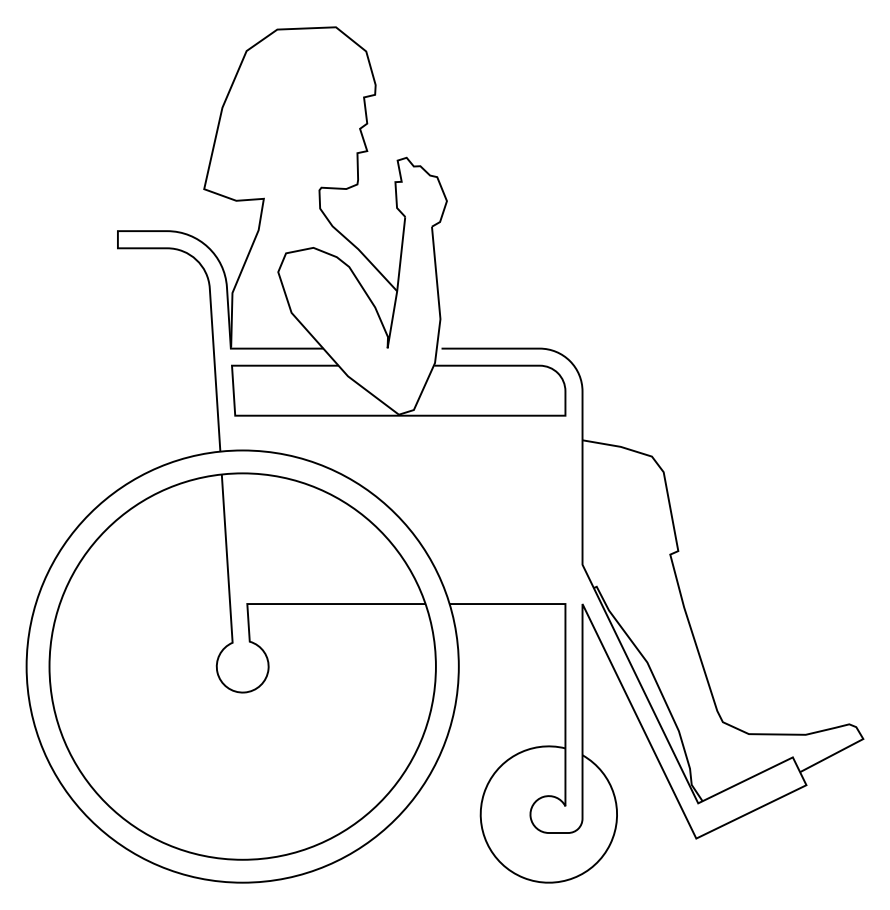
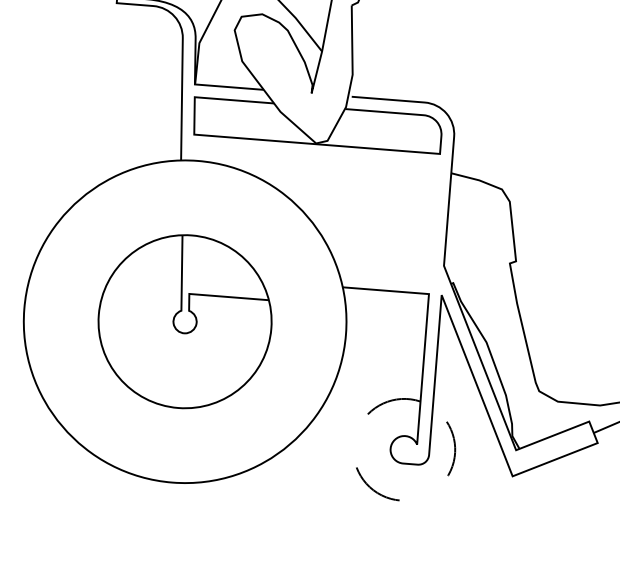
part: (242, 666) -> (184, 321), size x0.6
arc: (523, 877) -> (381, 495), solid -> dashed

